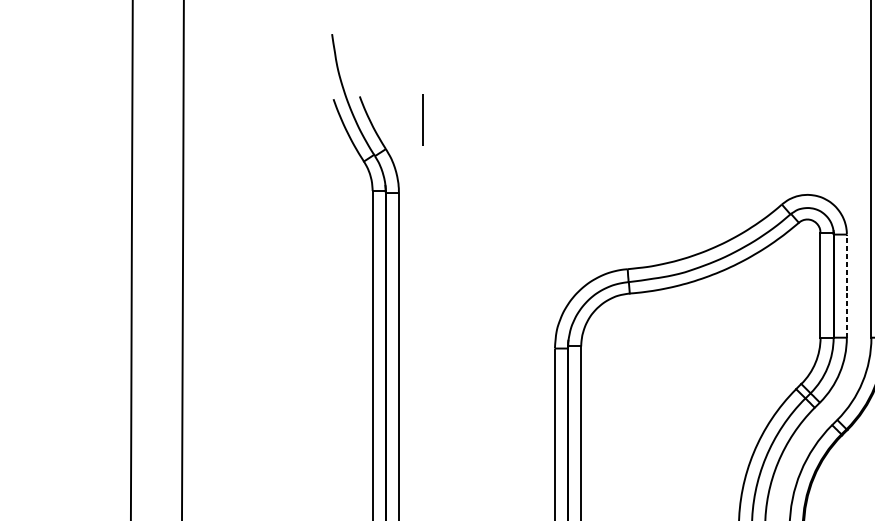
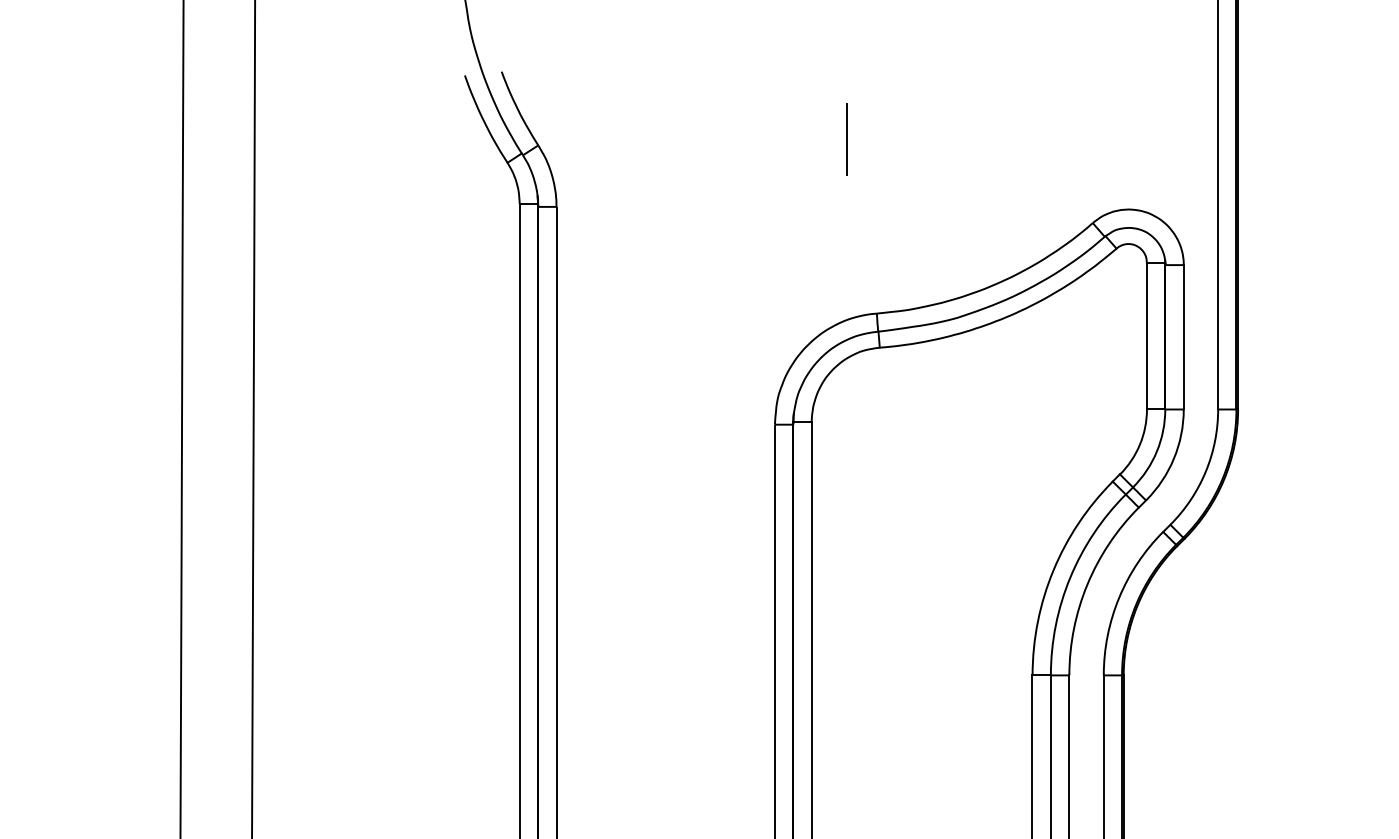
line: (423, 119) -> (846, 139), moved
line: (846, 285) -> (1183, 336), dashed -> solid

